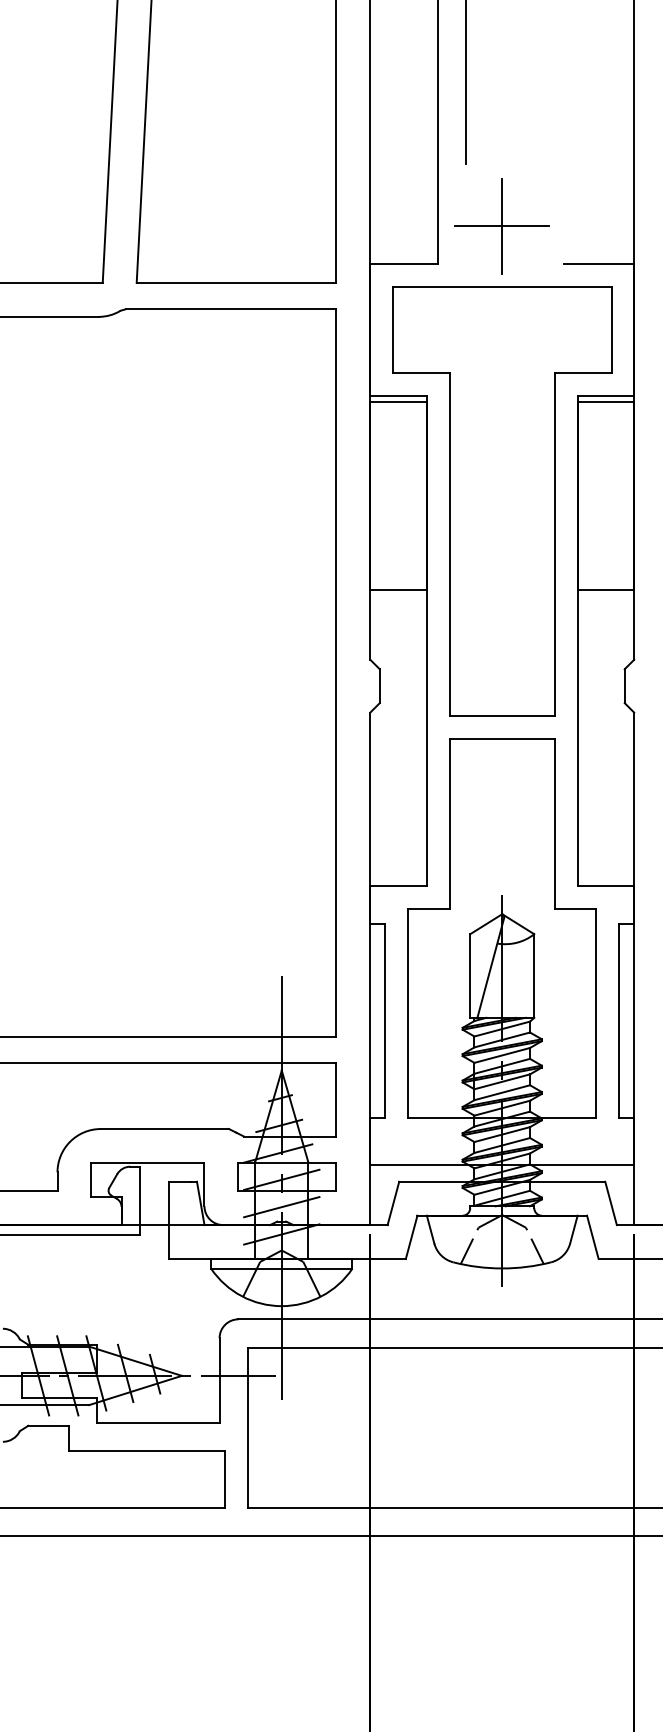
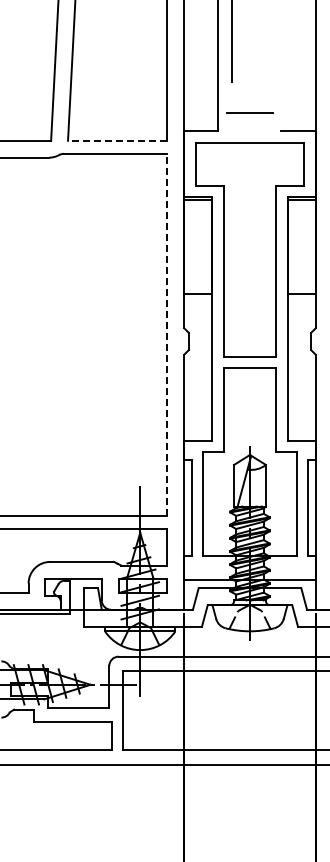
line: (501, 226) -> (249, 112), removed
line: (236, 282) -> (117, 140), solid -> dashed
line: (336, 672) -> (167, 334), solid -> dashed

